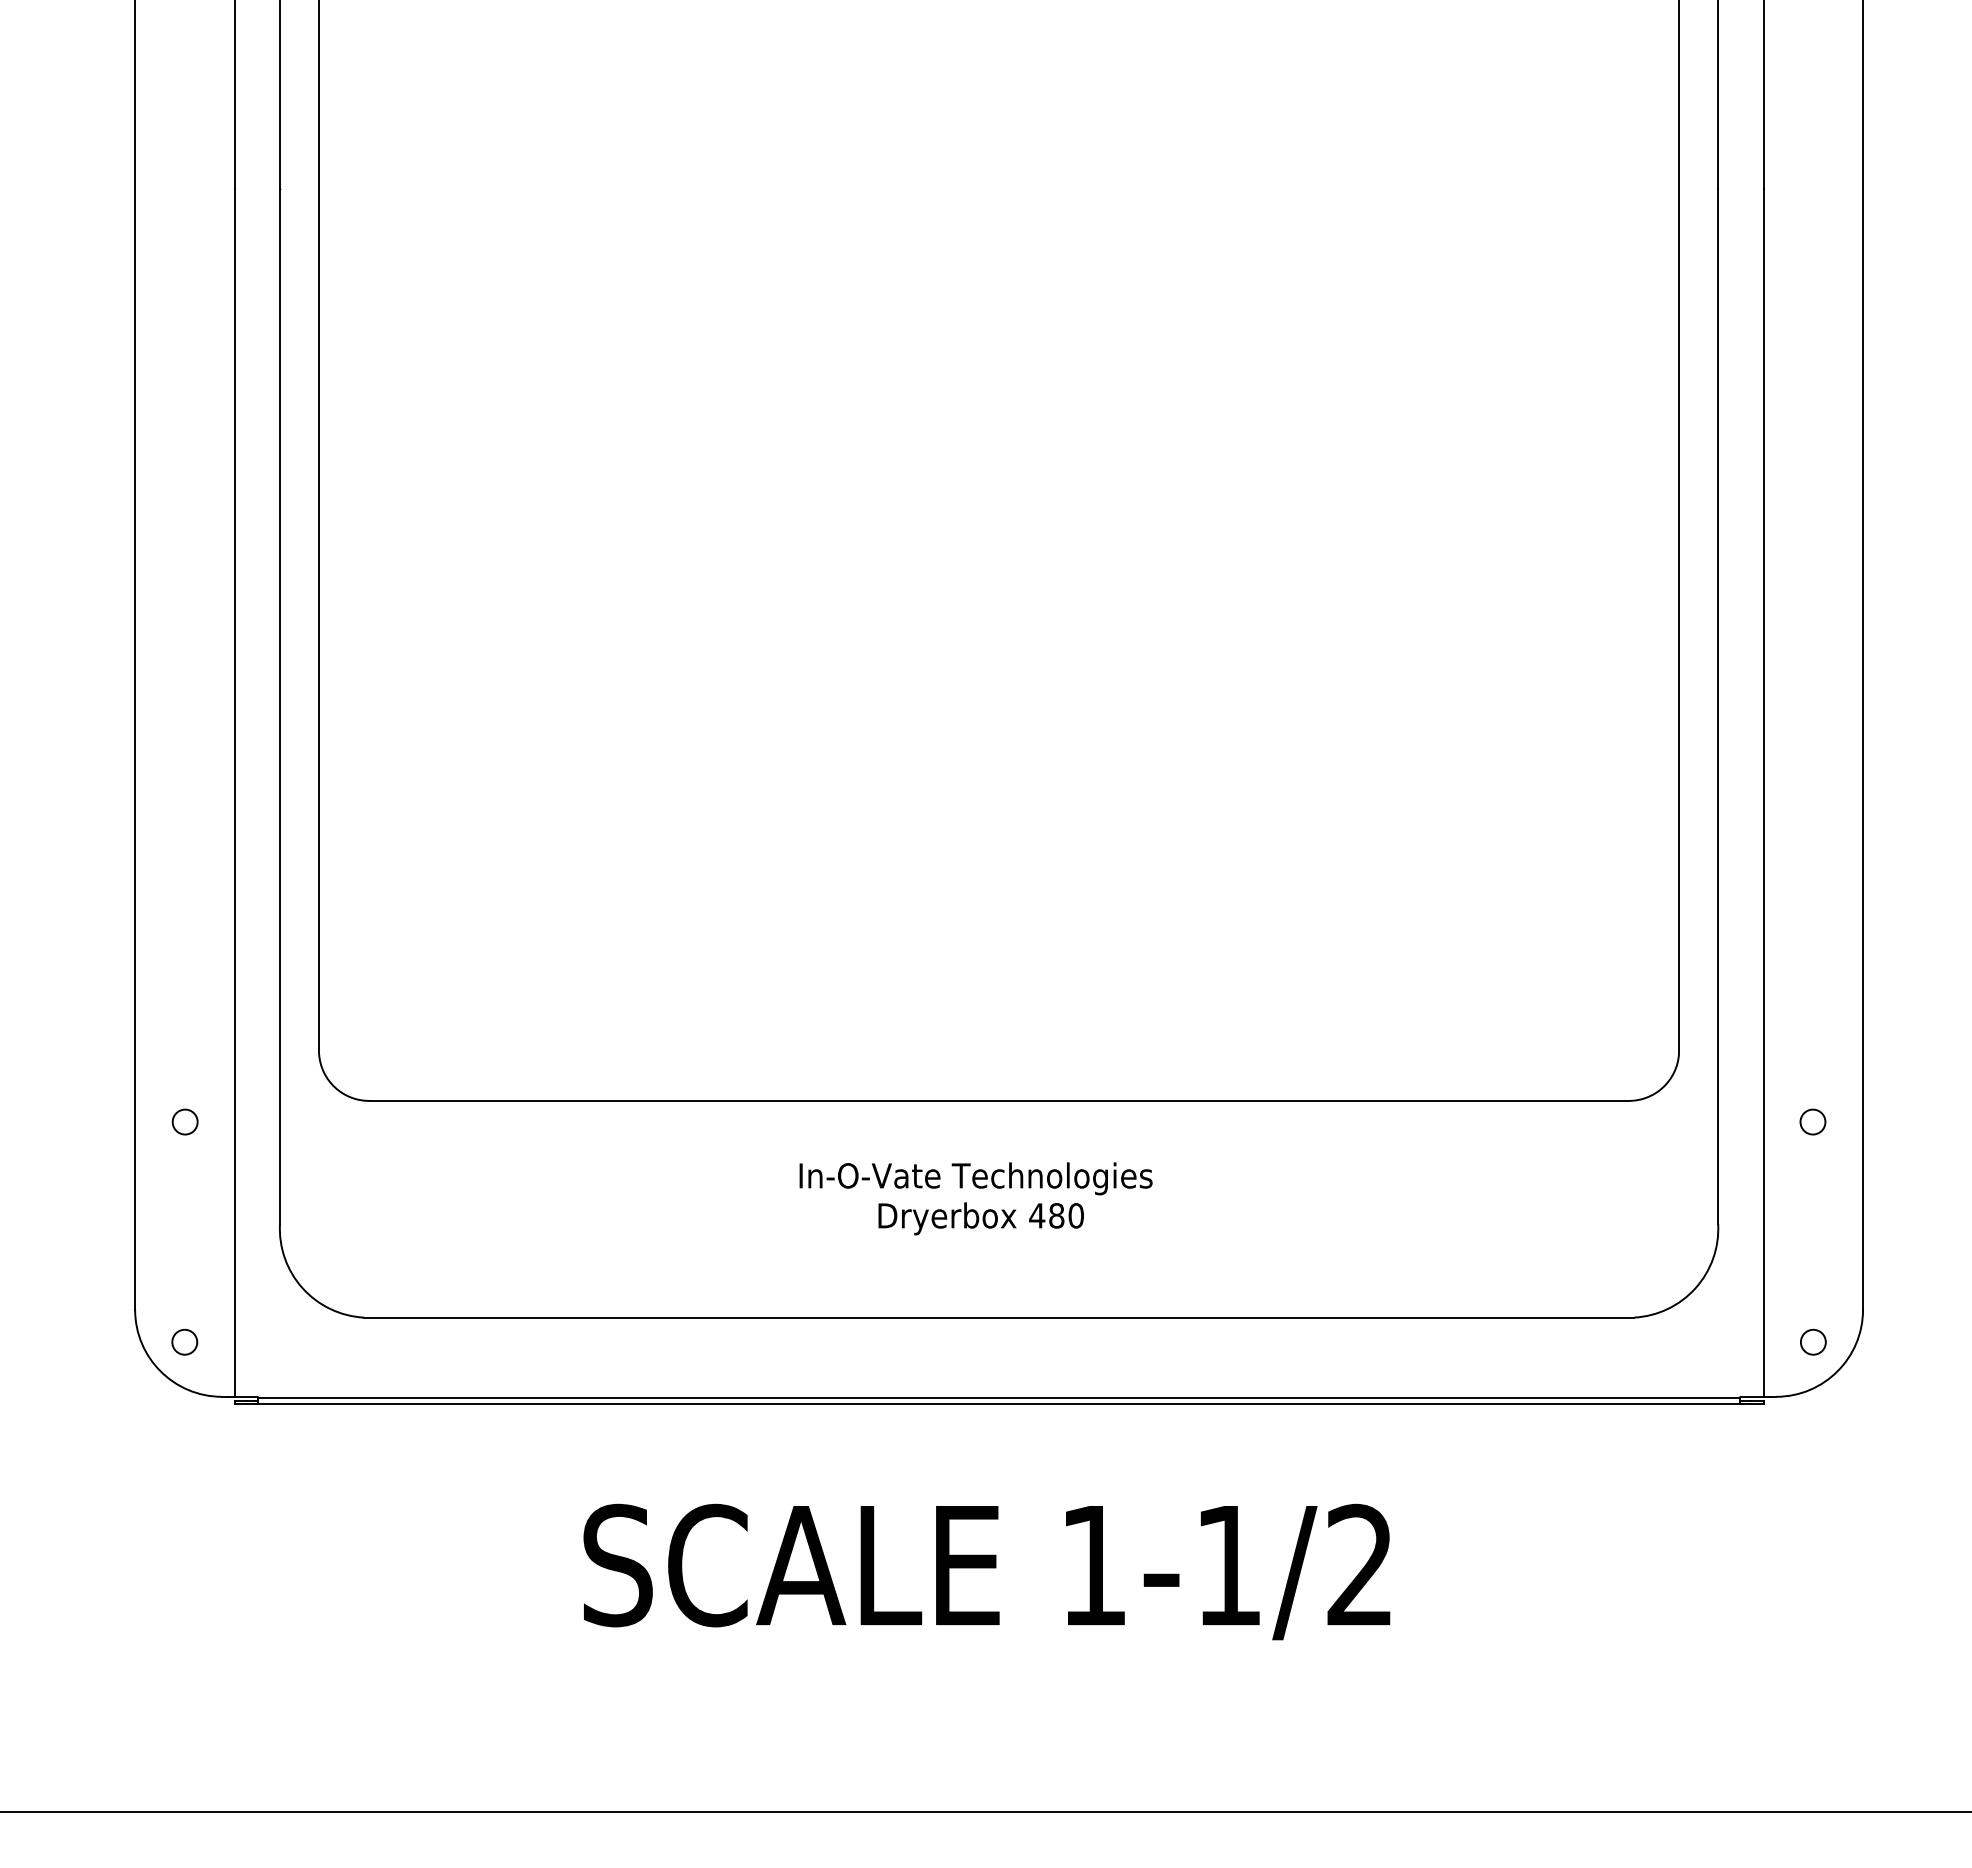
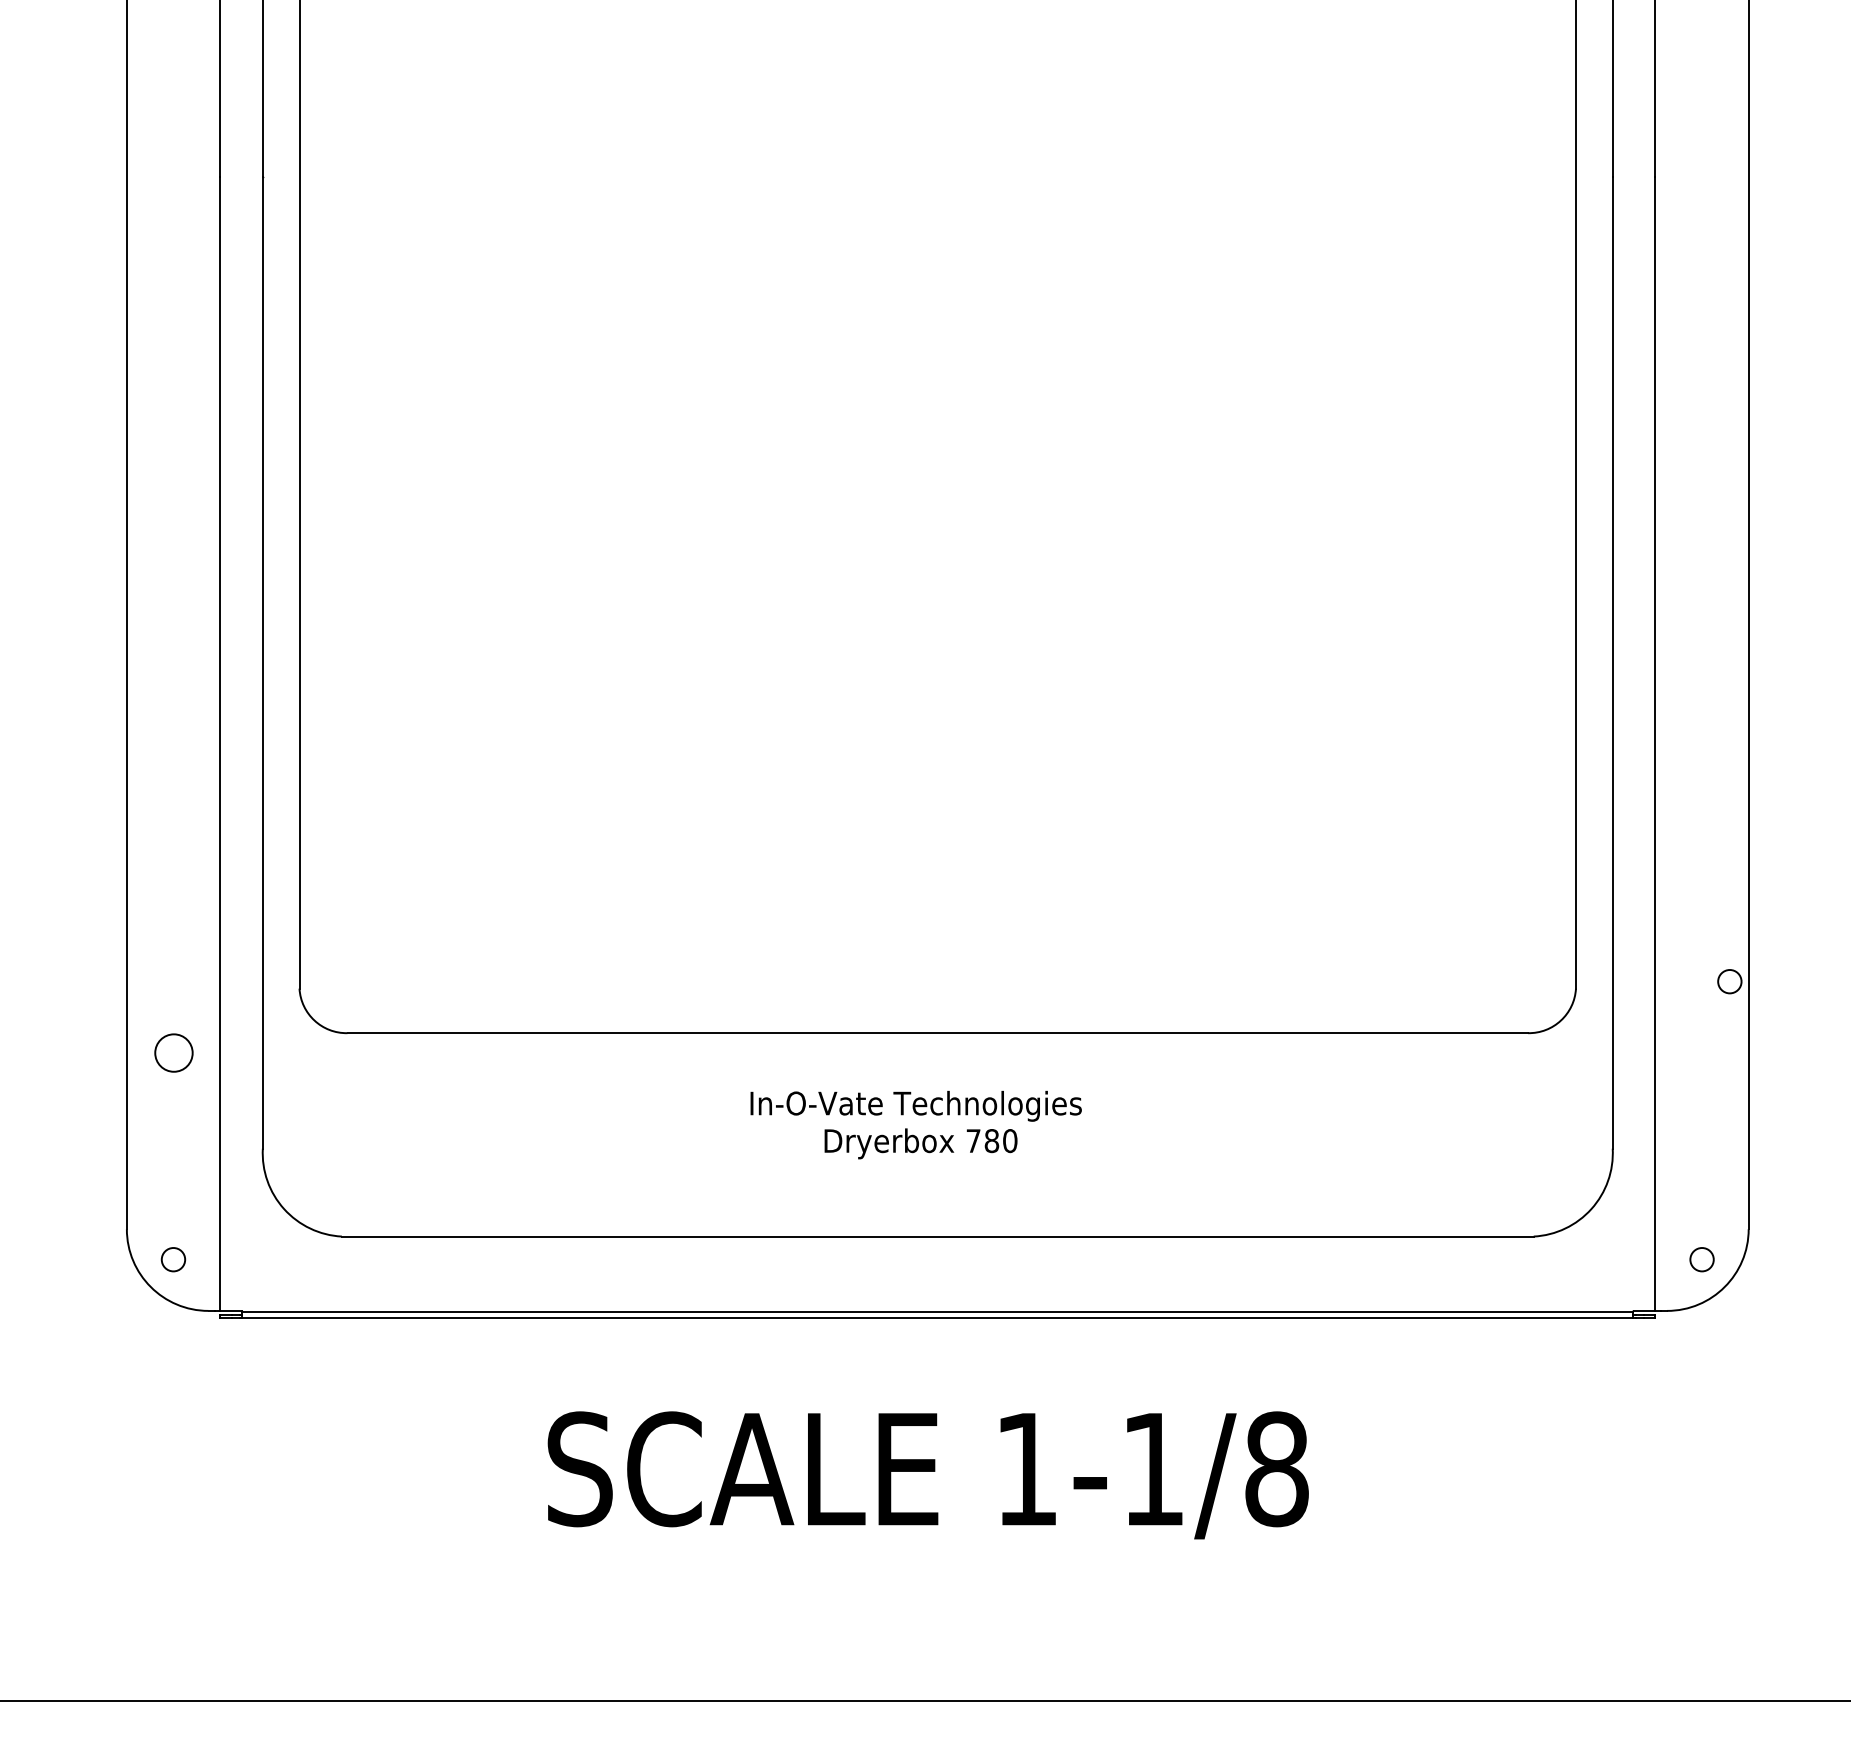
circle: (184, 1121) -> (173, 1052), size x1.6
circle: (1812, 1121) -> (1729, 981), moved
text: (1037, 1215) -> (973, 1140), 480 -> 780
text: (1360, 1565) -> (1277, 1469), 1-1/2 -> 1-1/8

